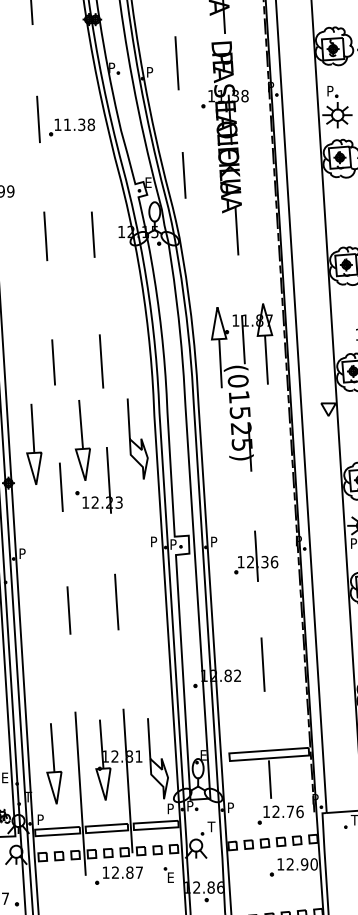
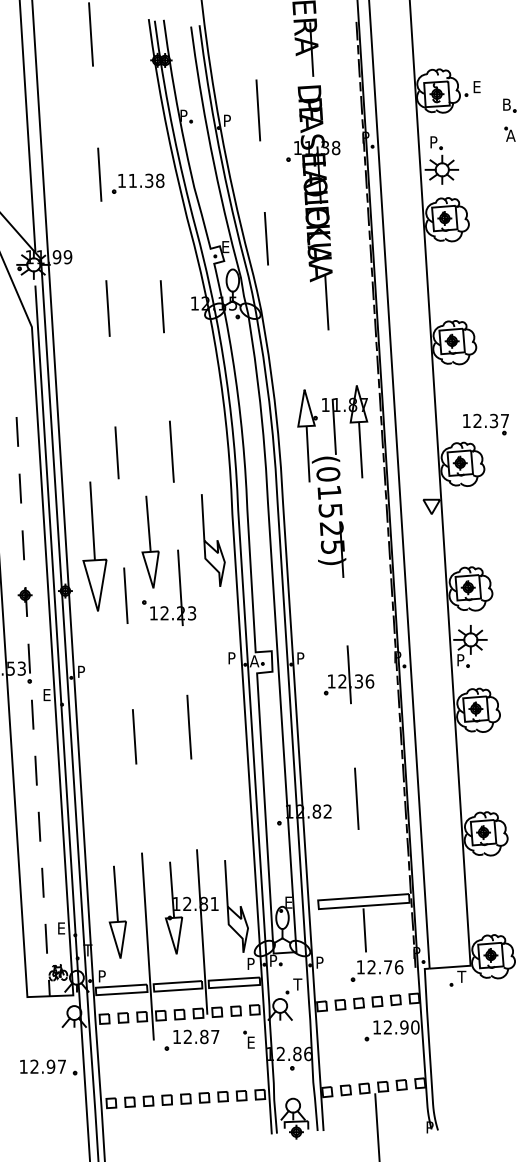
part: (33, 444) -> (94, 546), size x1.4
text: (173, 544) -> (254, 661), P -> A

